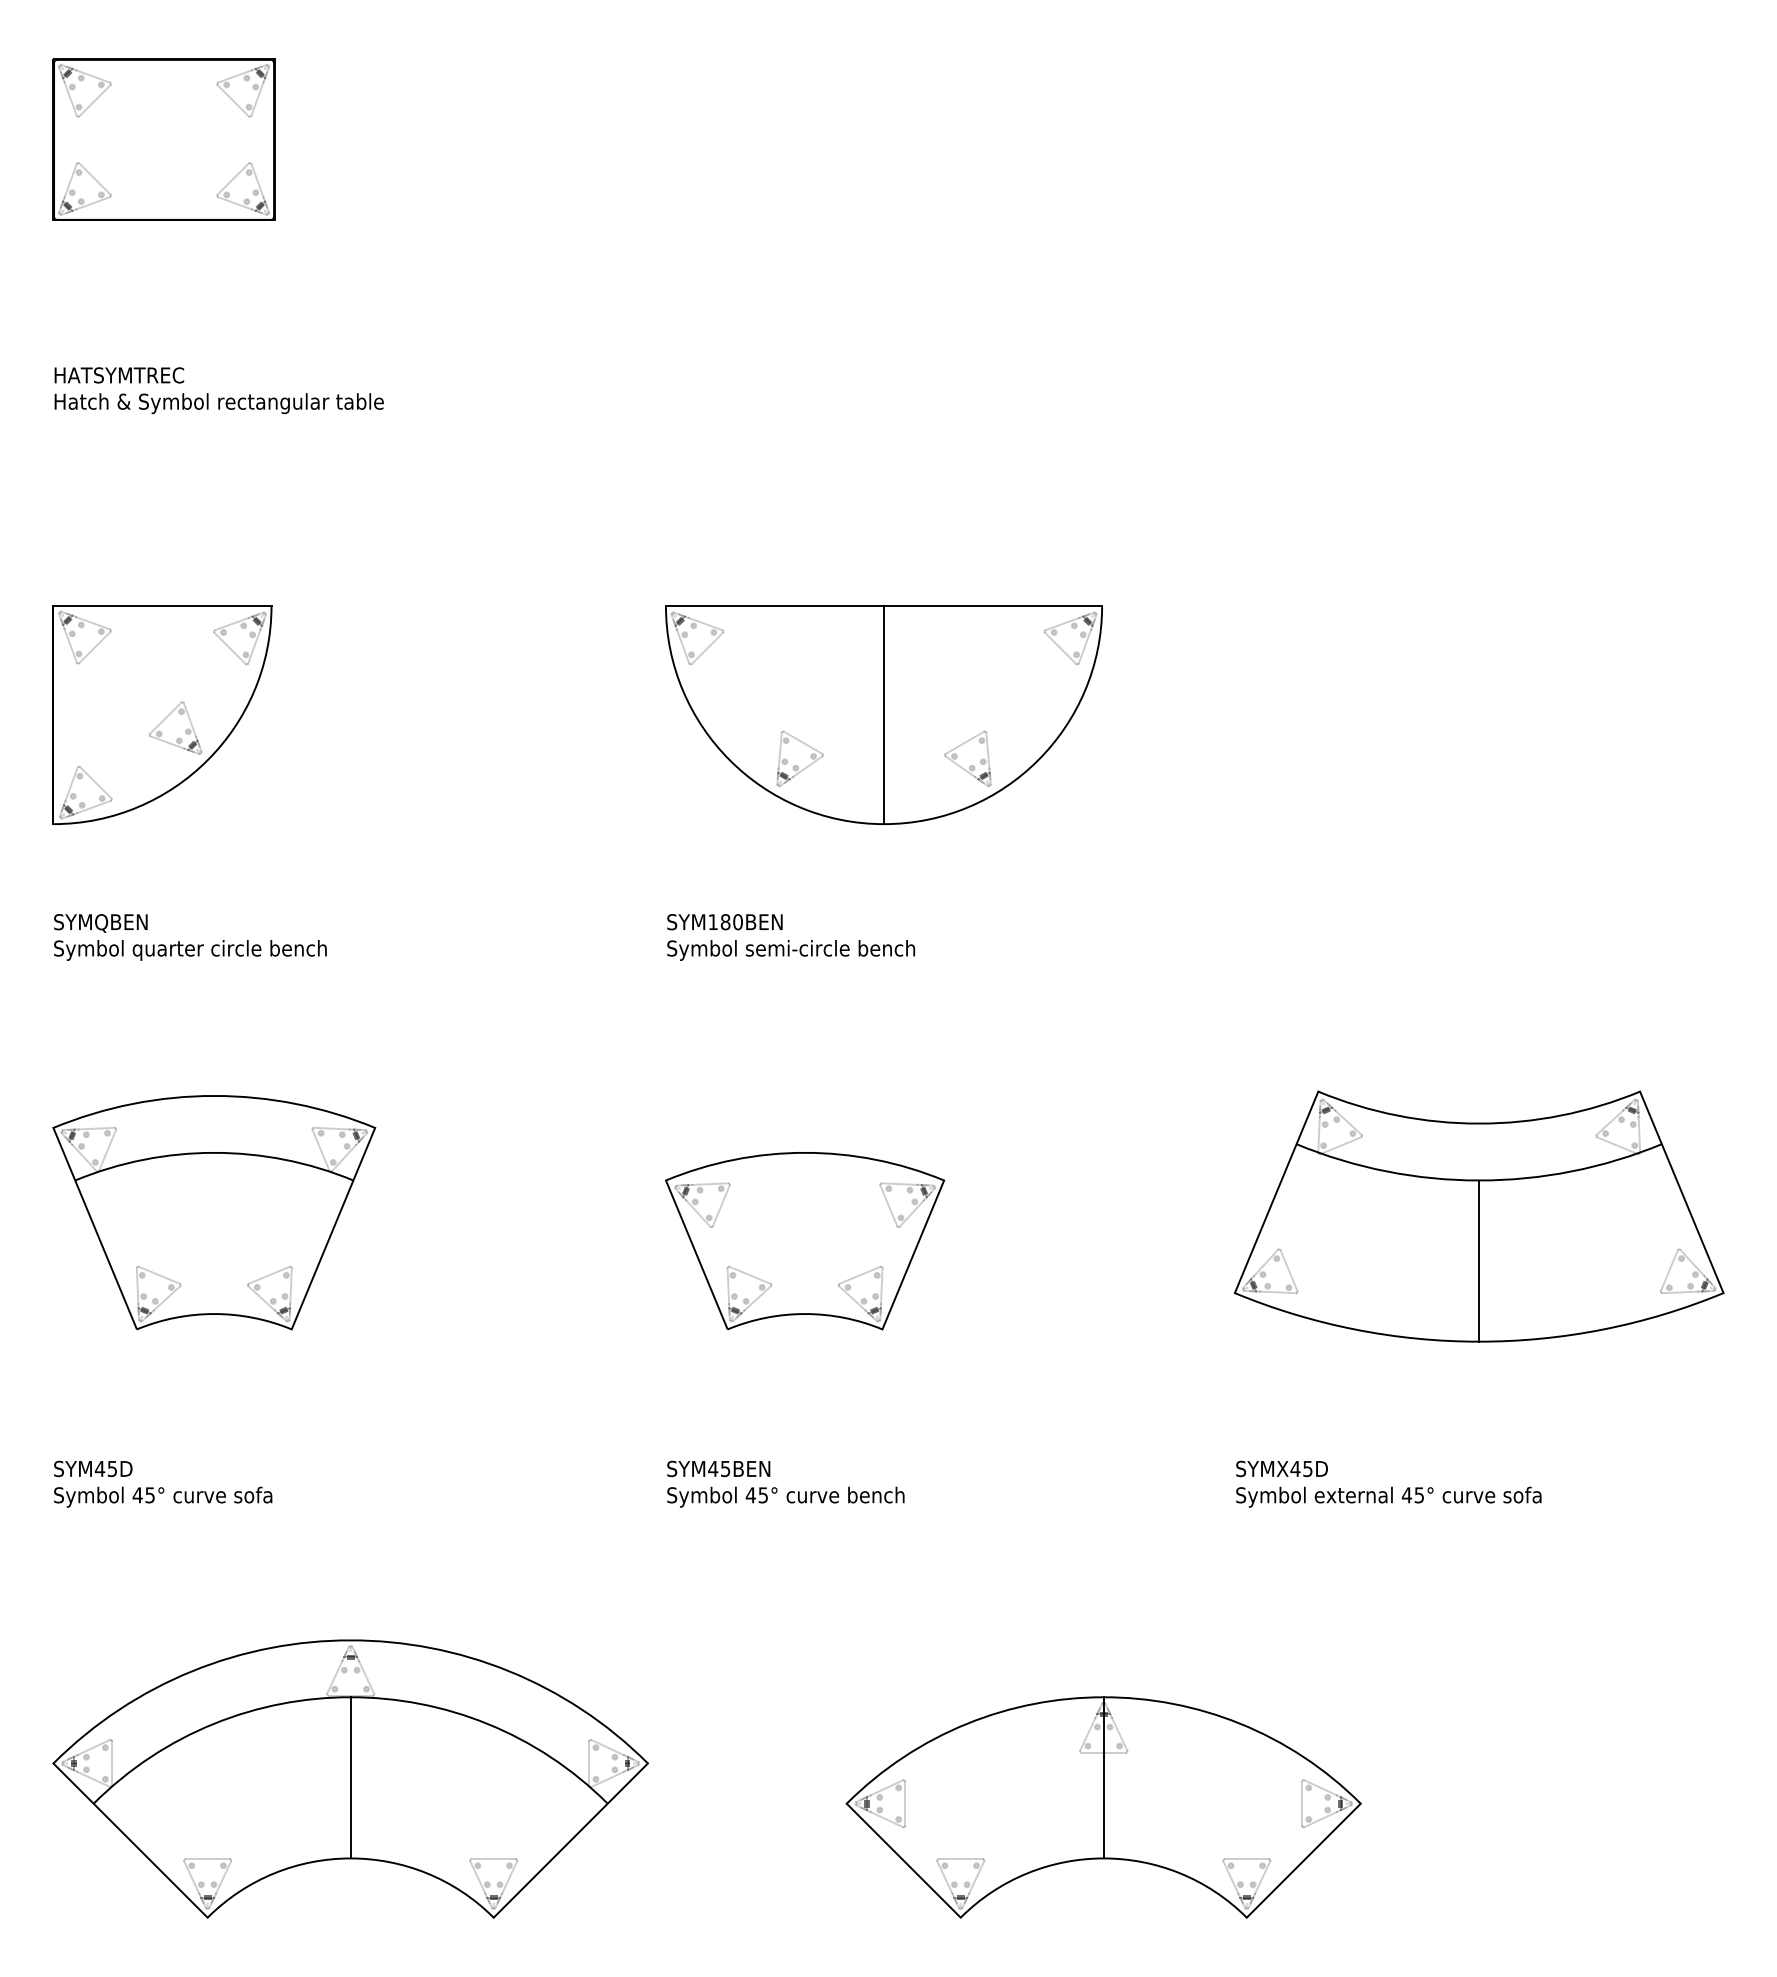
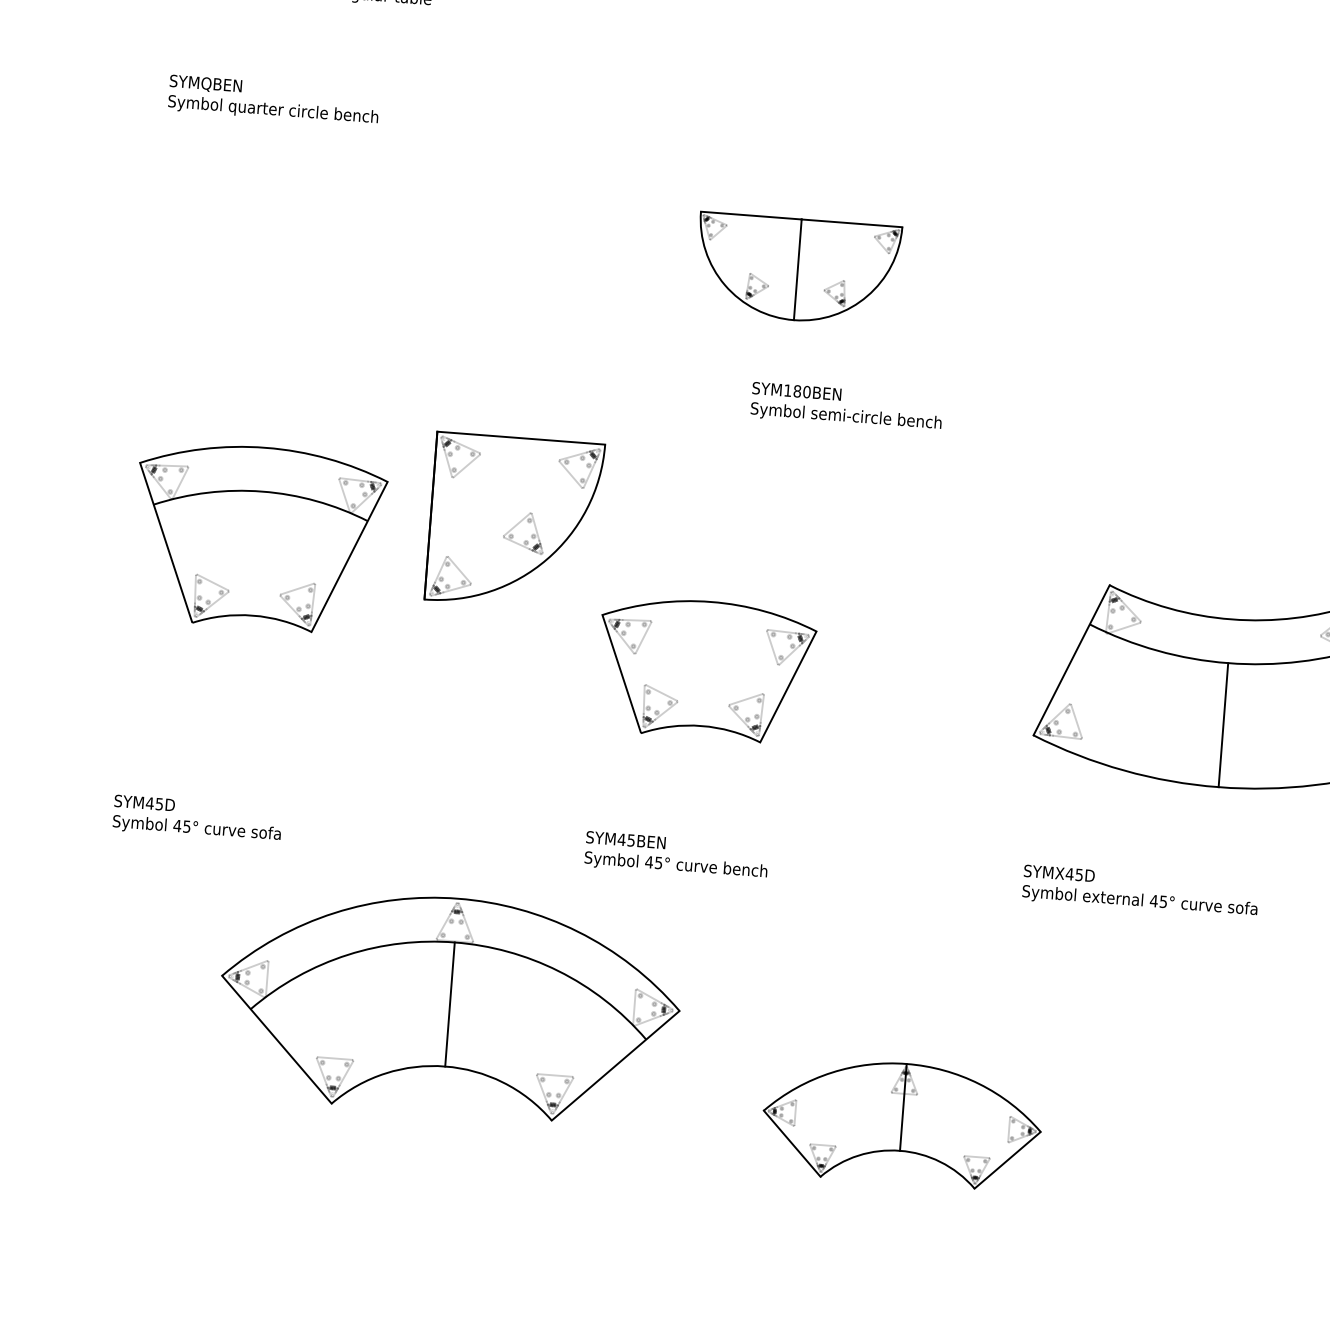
part: (162, 714) -> (514, 521), moved
part: (883, 714) -> (797, 269), size x0.6
text: (190, 937) -> (274, 100), moved
text: (790, 937) -> (846, 407), moved
part: (214, 1212) -> (259, 537), moved
part: (350, 1778) -> (449, 1004), moved
part: (1103, 1807) -> (901, 1123), size x0.7

